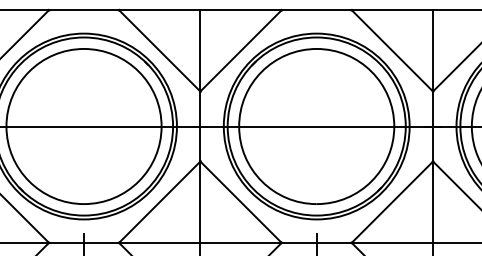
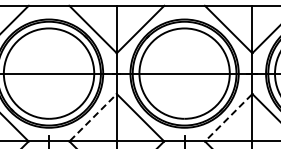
line: (160, 201) -> (93, 117), solid -> dashed
line: (392, 201) -> (228, 117), solid -> dashed

